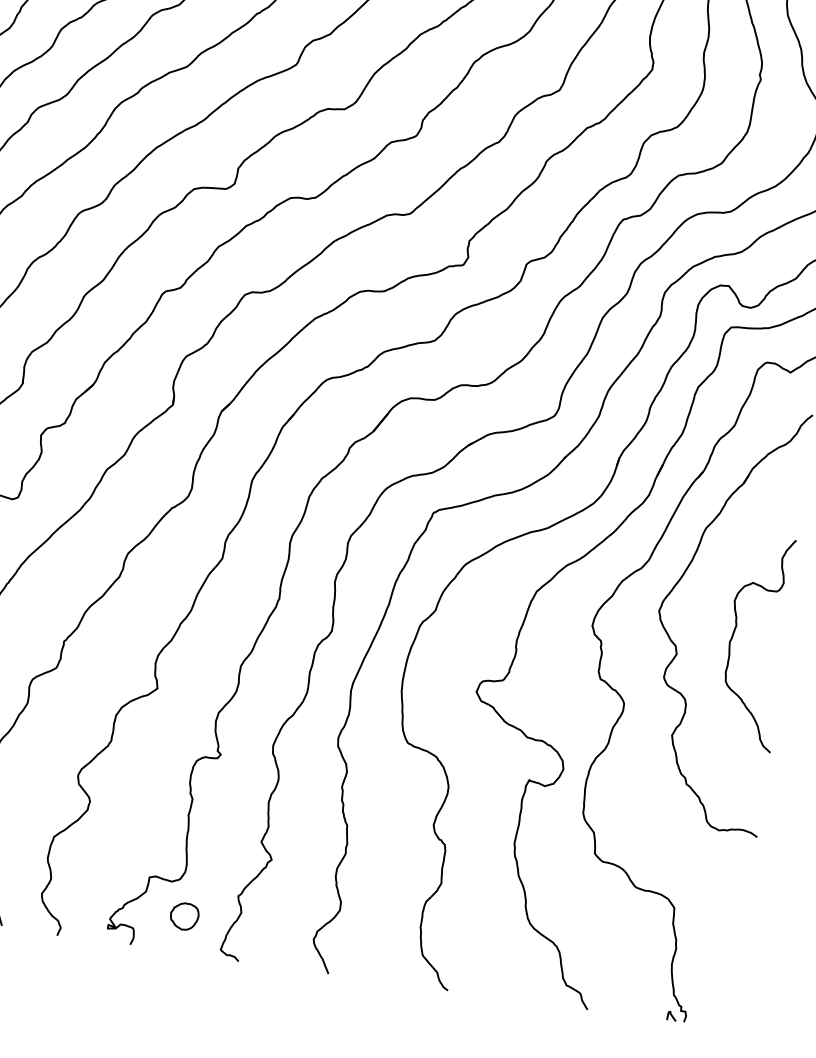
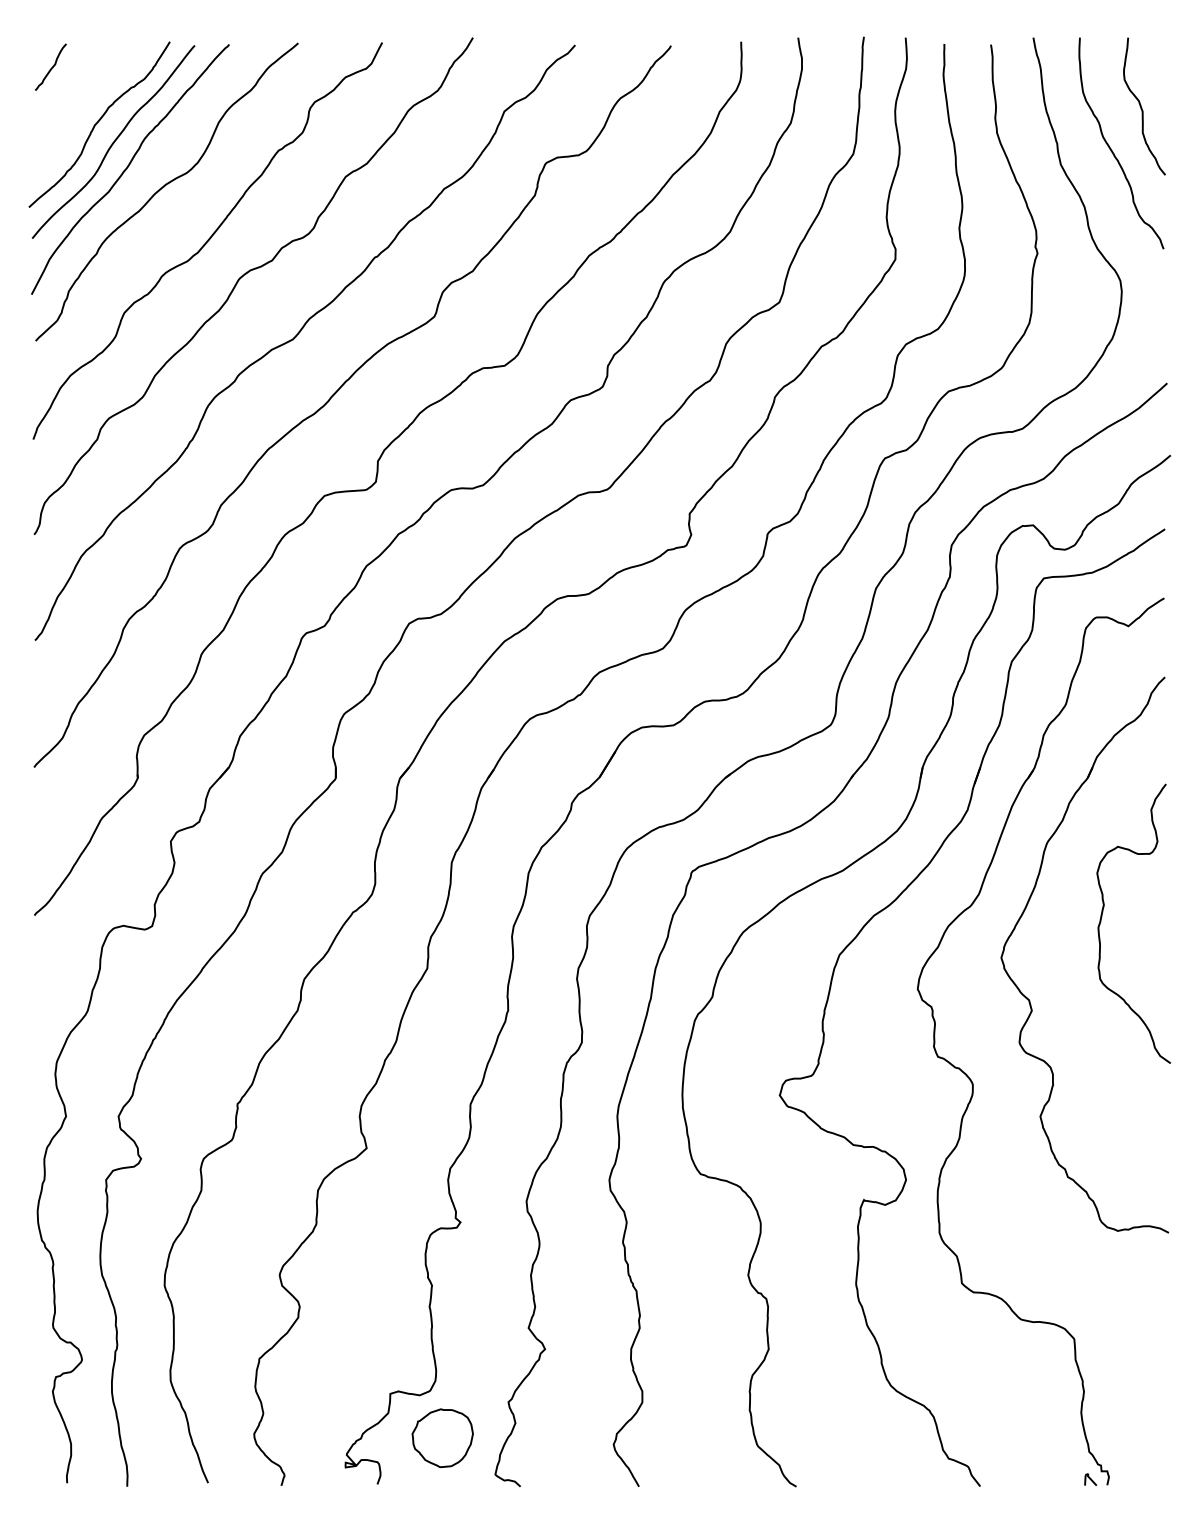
curve: (734, 634) -> (1102, 917), moved
part: (184, 916) -> (442, 1437), size x1.67

